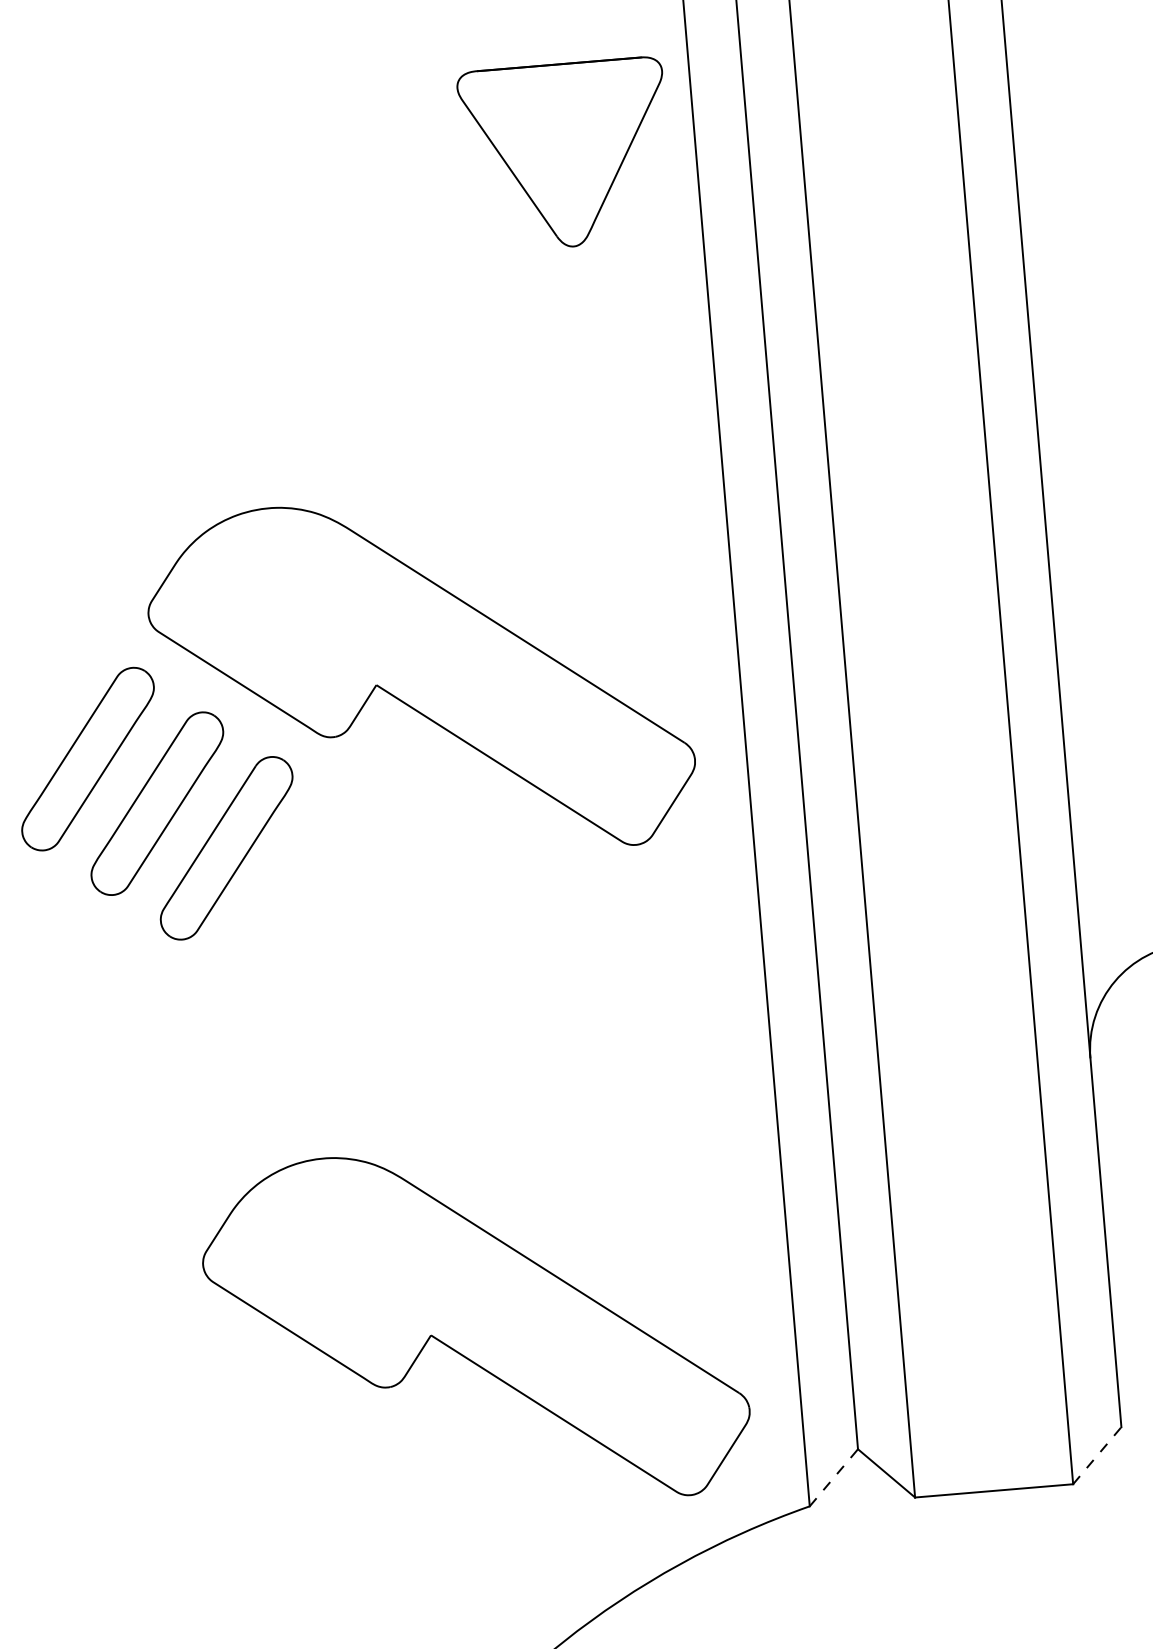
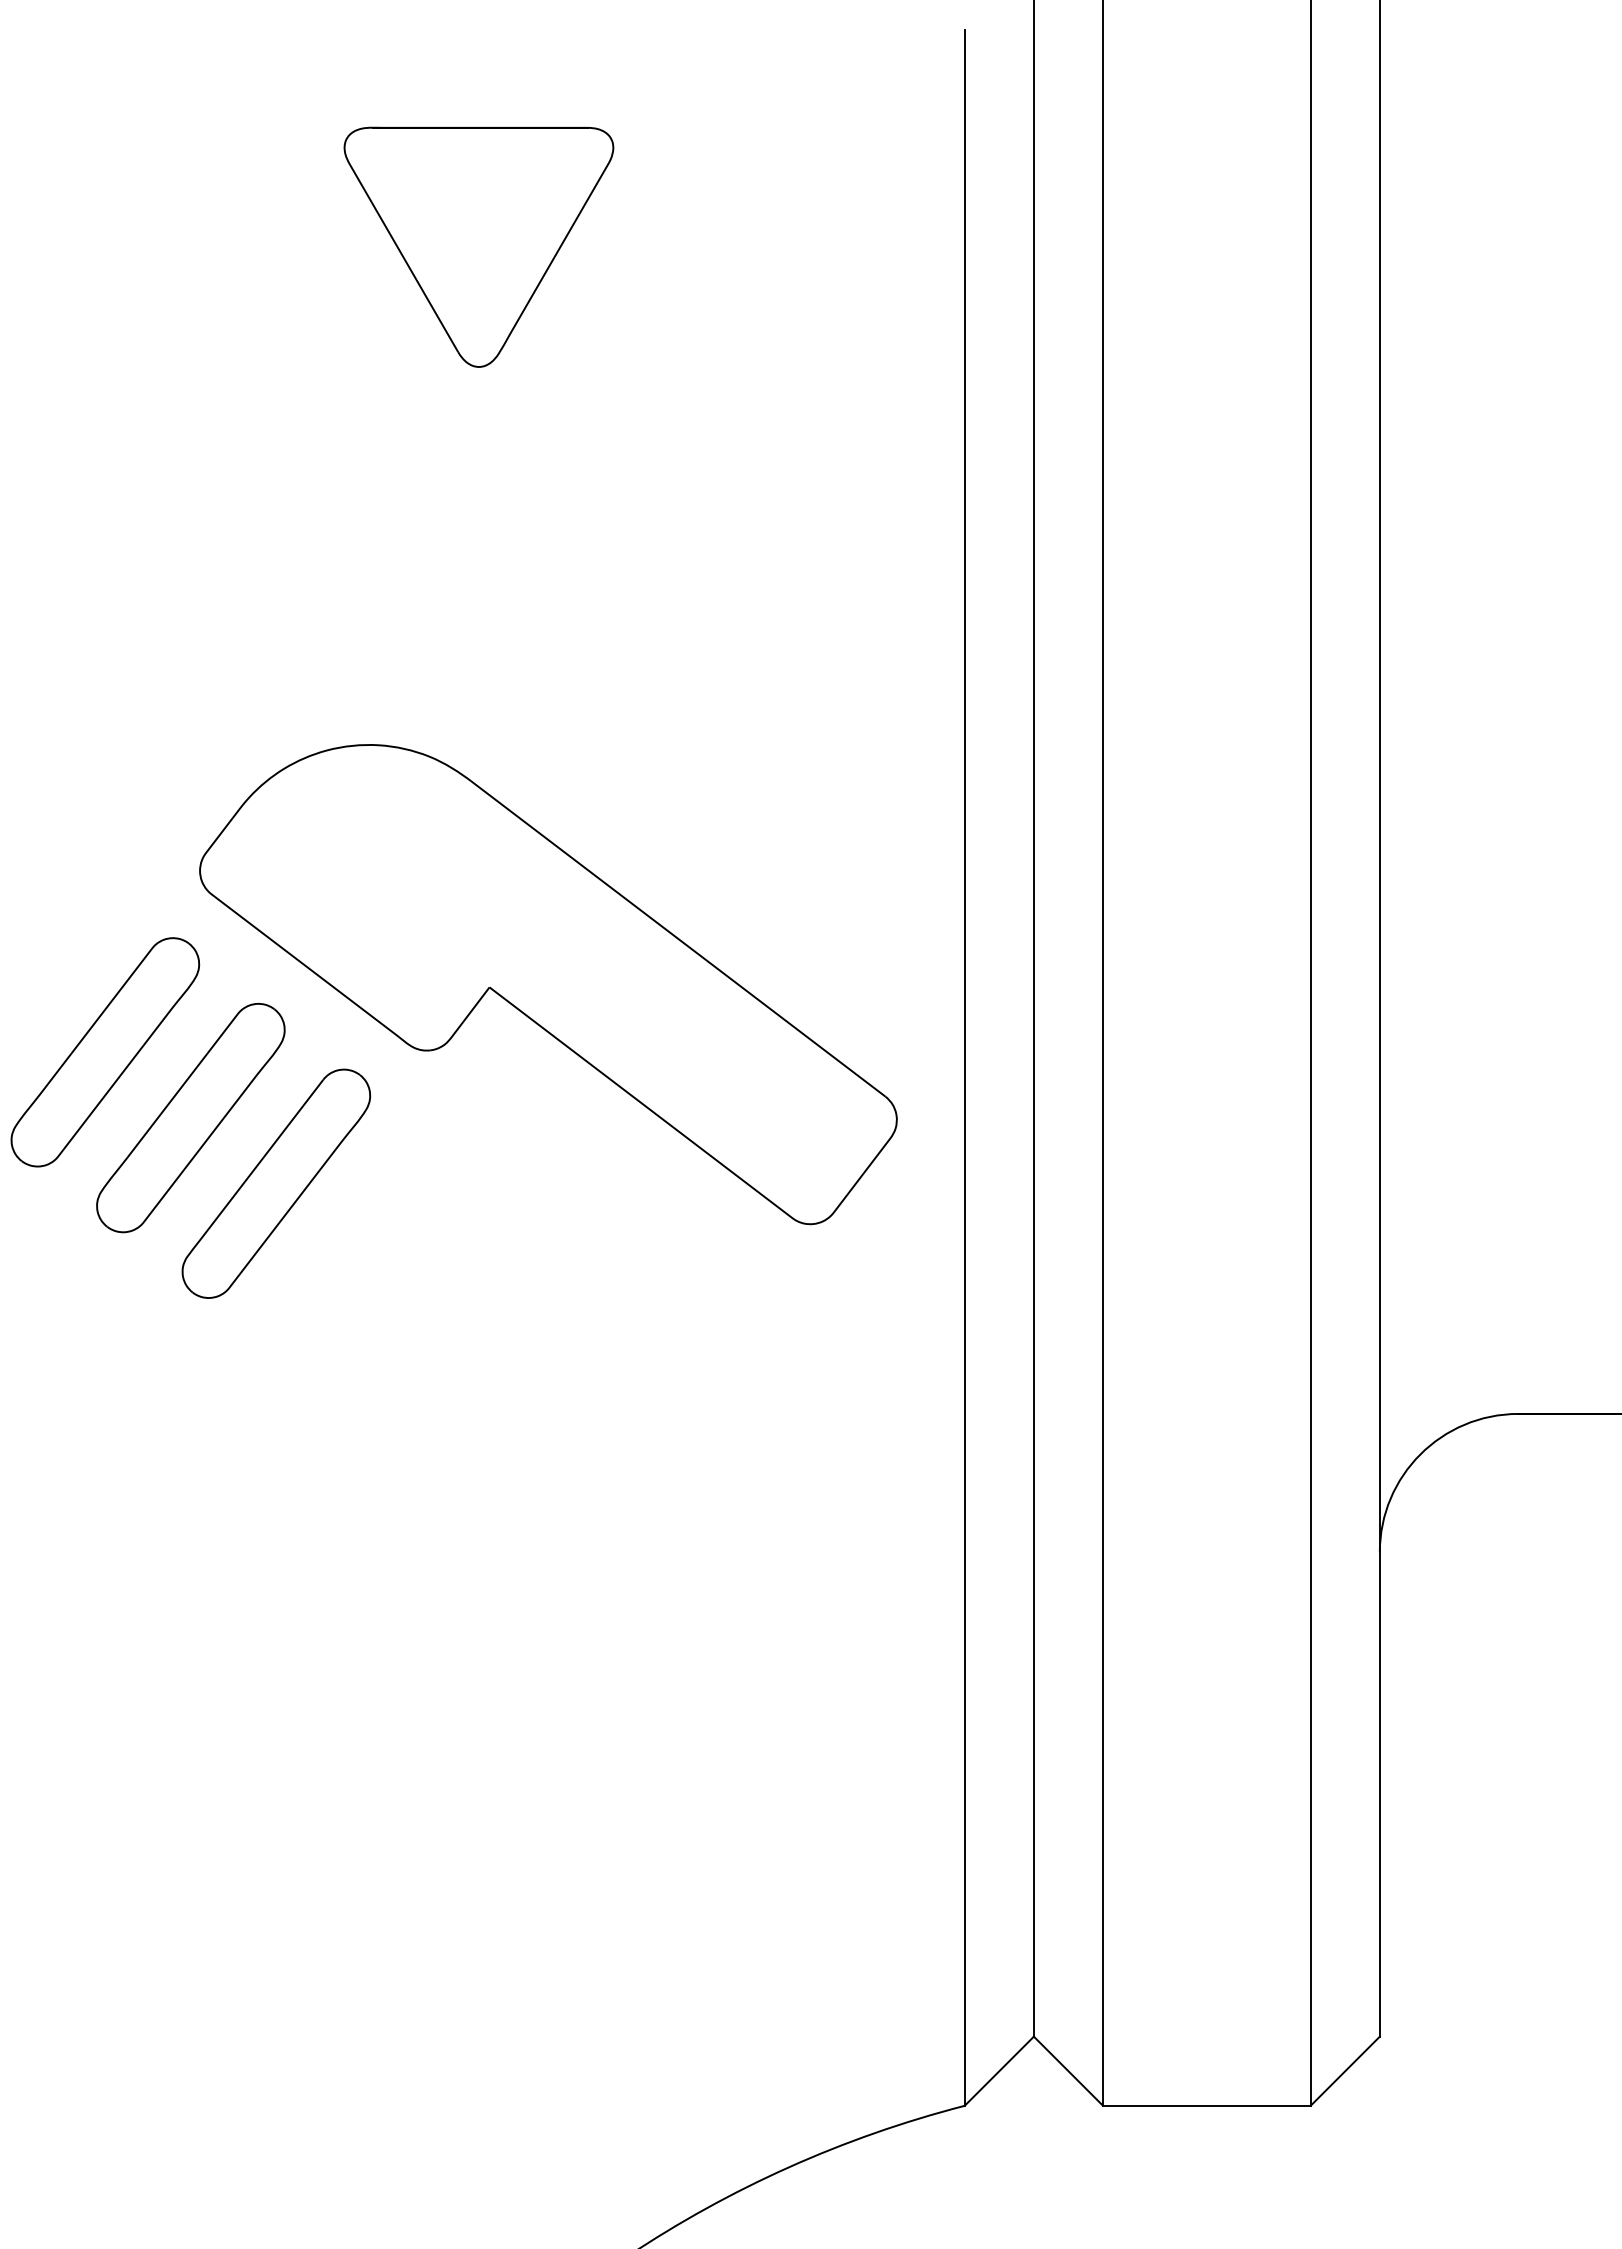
part: (565, 154) -> (478, 246), moved
part: (475, 1329) -> (548, 1838), removed
line: (1097, 1455) -> (1345, 2071), dashed -> solid
line: (834, 1477) -> (999, 2071), dashed -> solid

